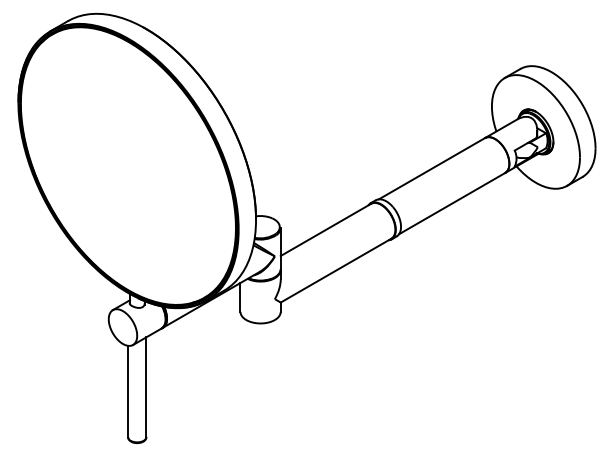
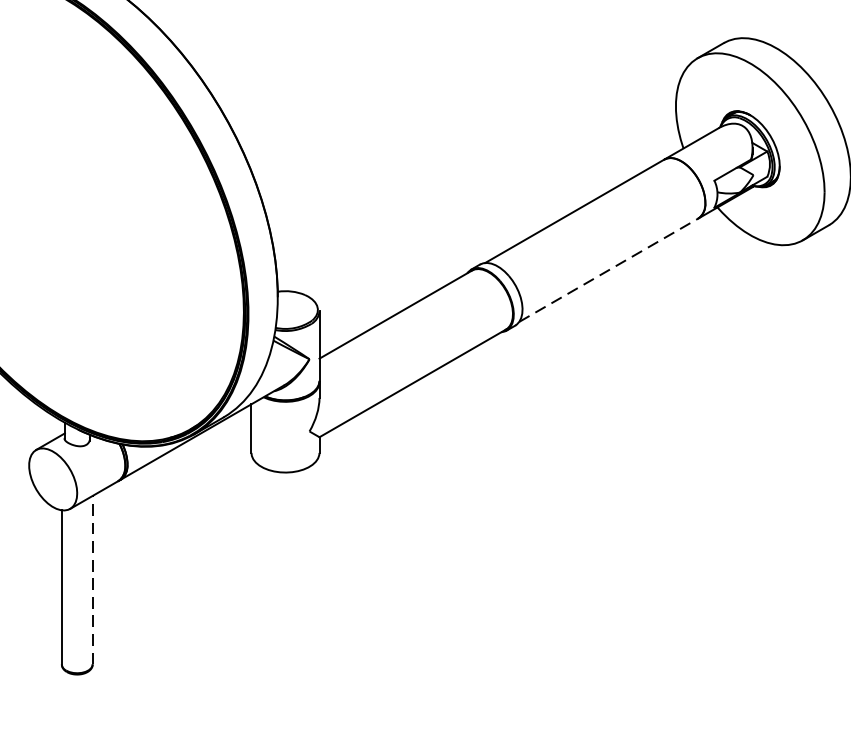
line: (452, 203) -> (609, 270), solid -> dashed
line: (146, 387) -> (92, 580), solid -> dashed

